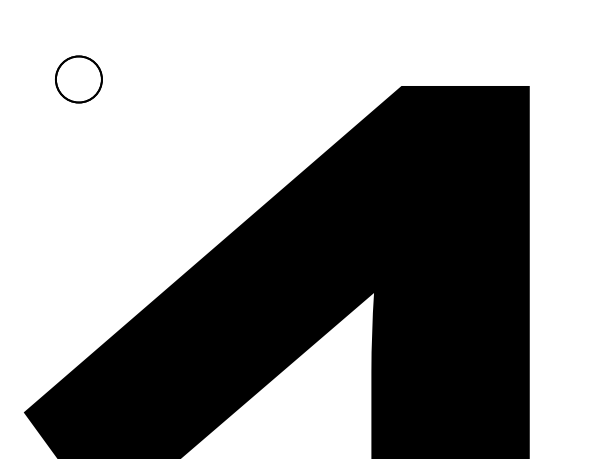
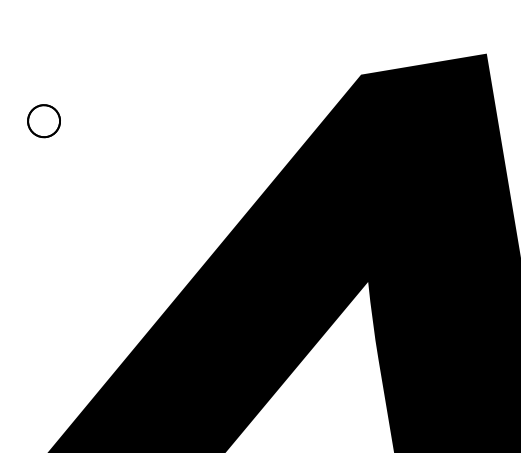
part: (78, 79) -> (43, 121), size x0.7

